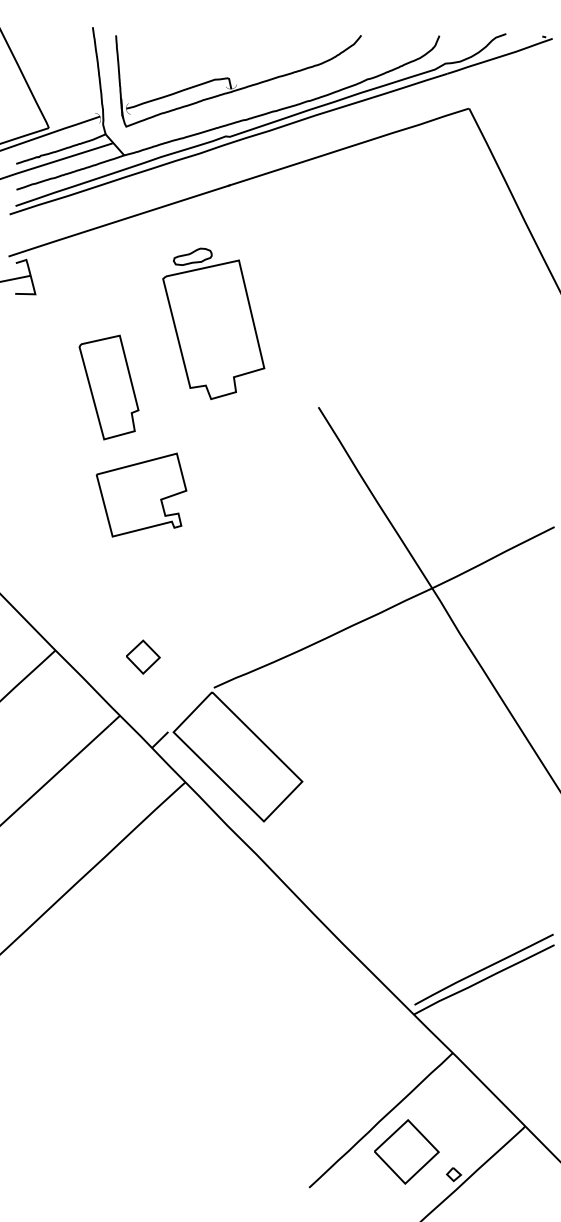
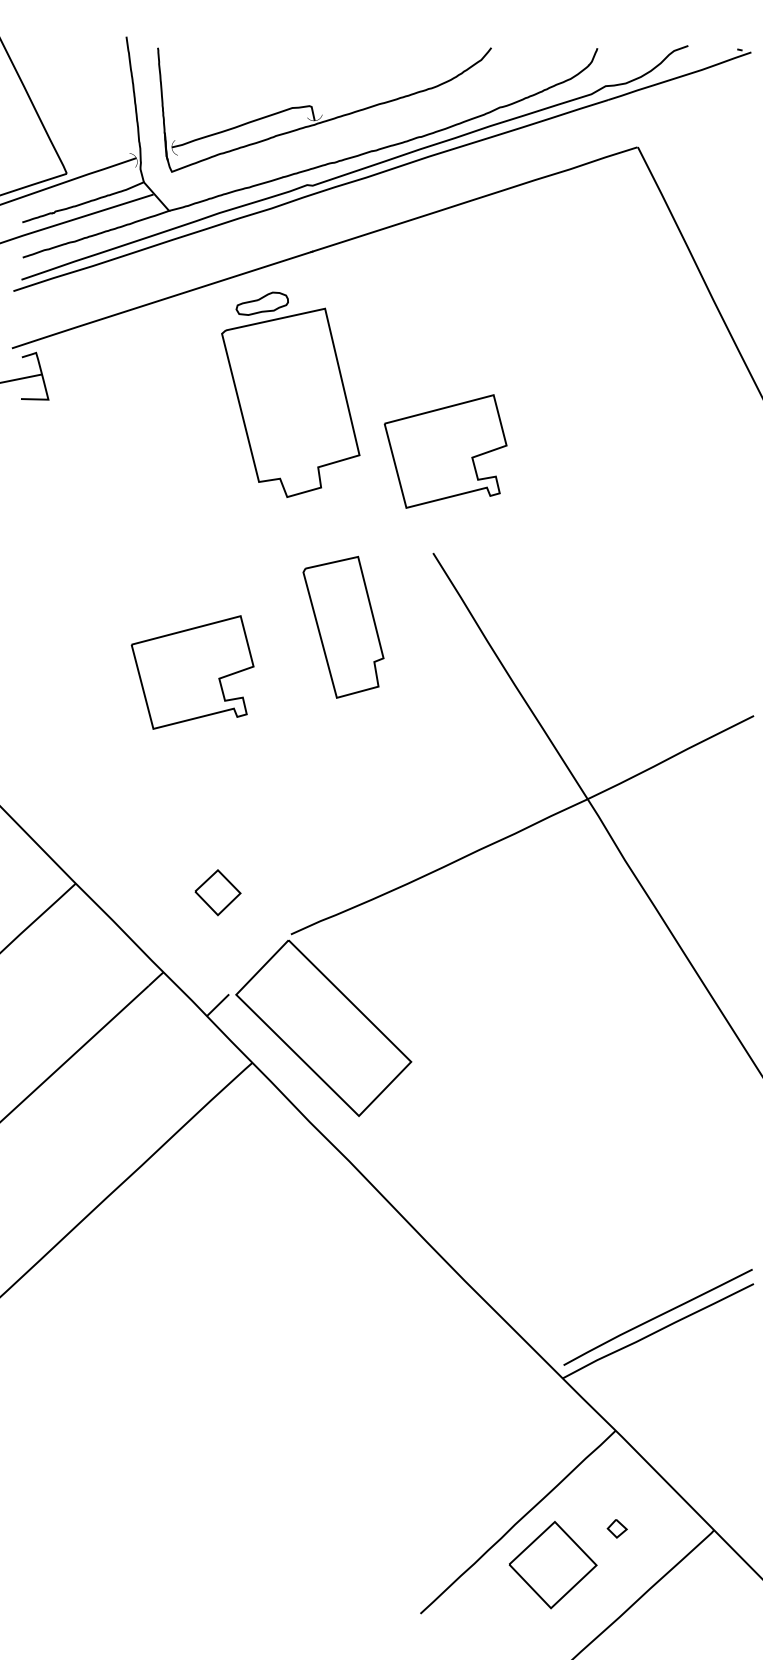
part: (213, 323) -> (290, 394), moved
part: (327, 332) -> (445, 451), added
part: (109, 386) -> (343, 626), moved
part: (142, 656) -> (217, 892), moved
part: (453, 1174) -> (616, 1528), moved

